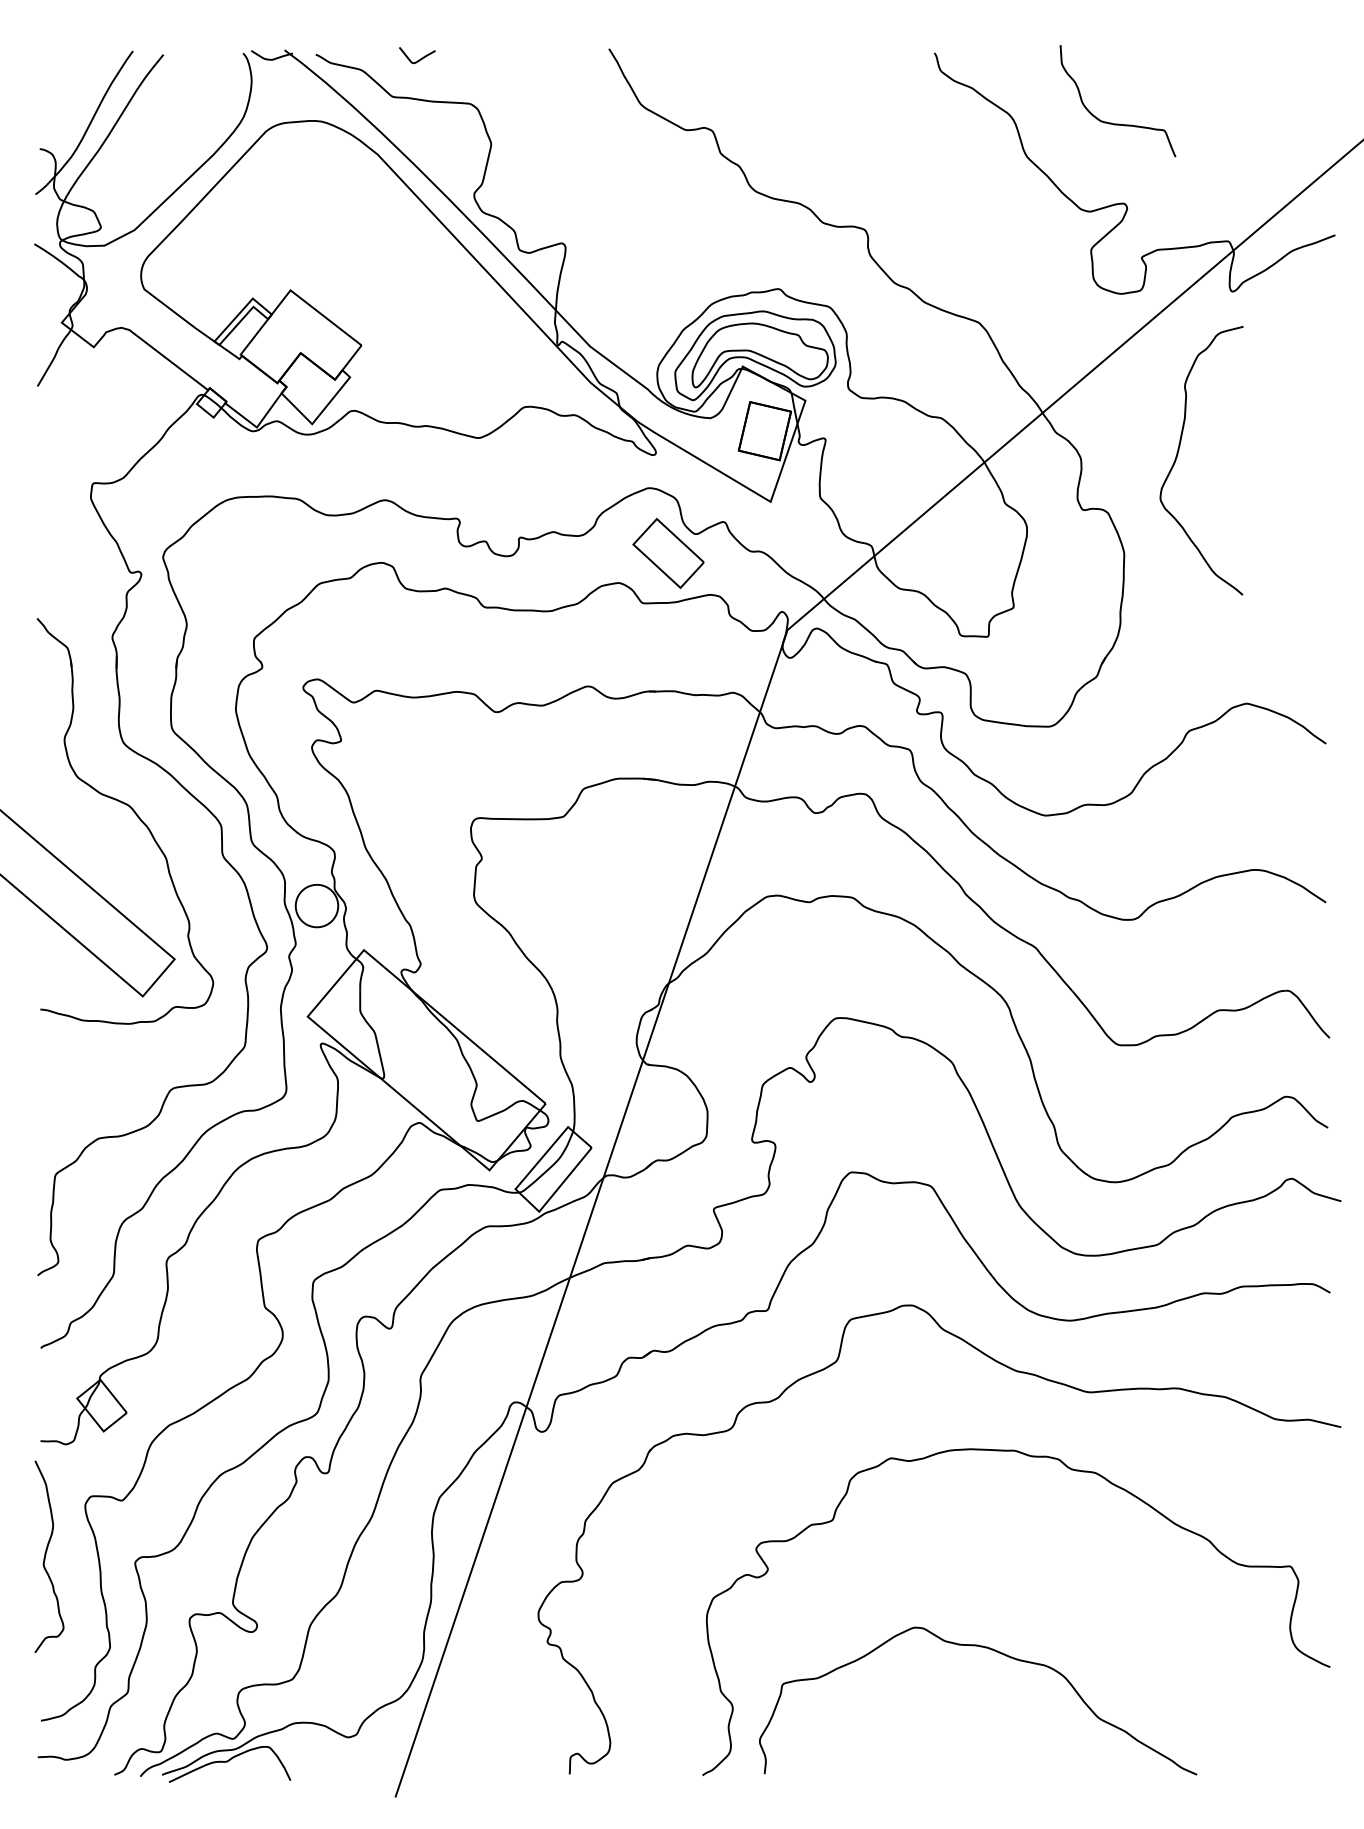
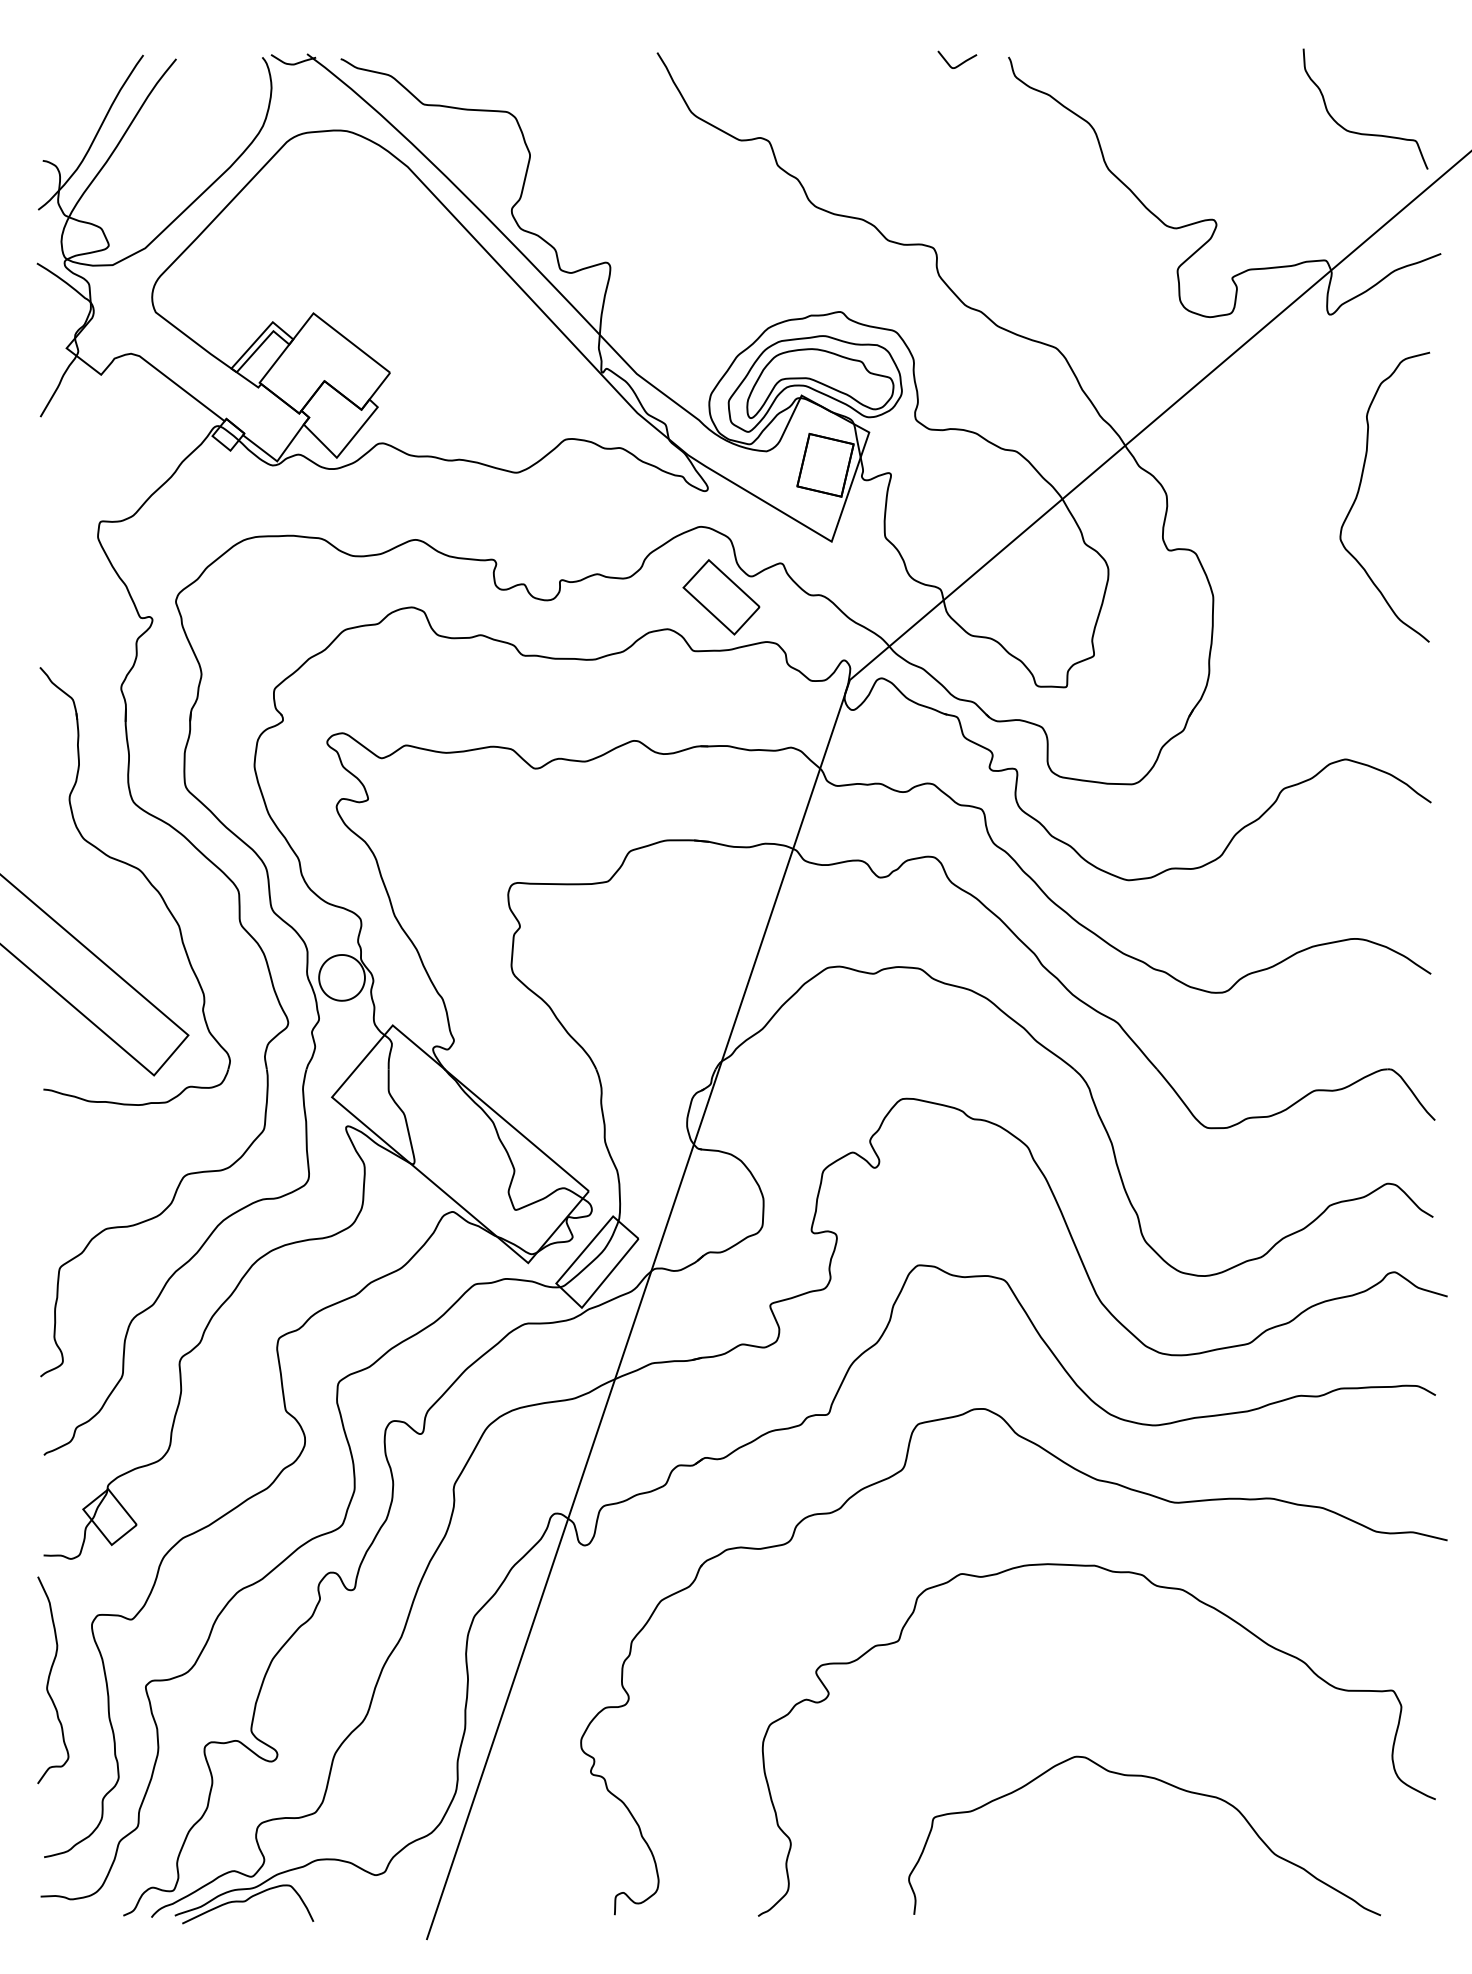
curve: (421, 57) -> (961, 62), moved
curve: (1112, 122) -> (1359, 132), moved
curve: (1178, 455) -> (1359, 491), moved
curve: (996, 1652) -> (1164, 1783), moved

